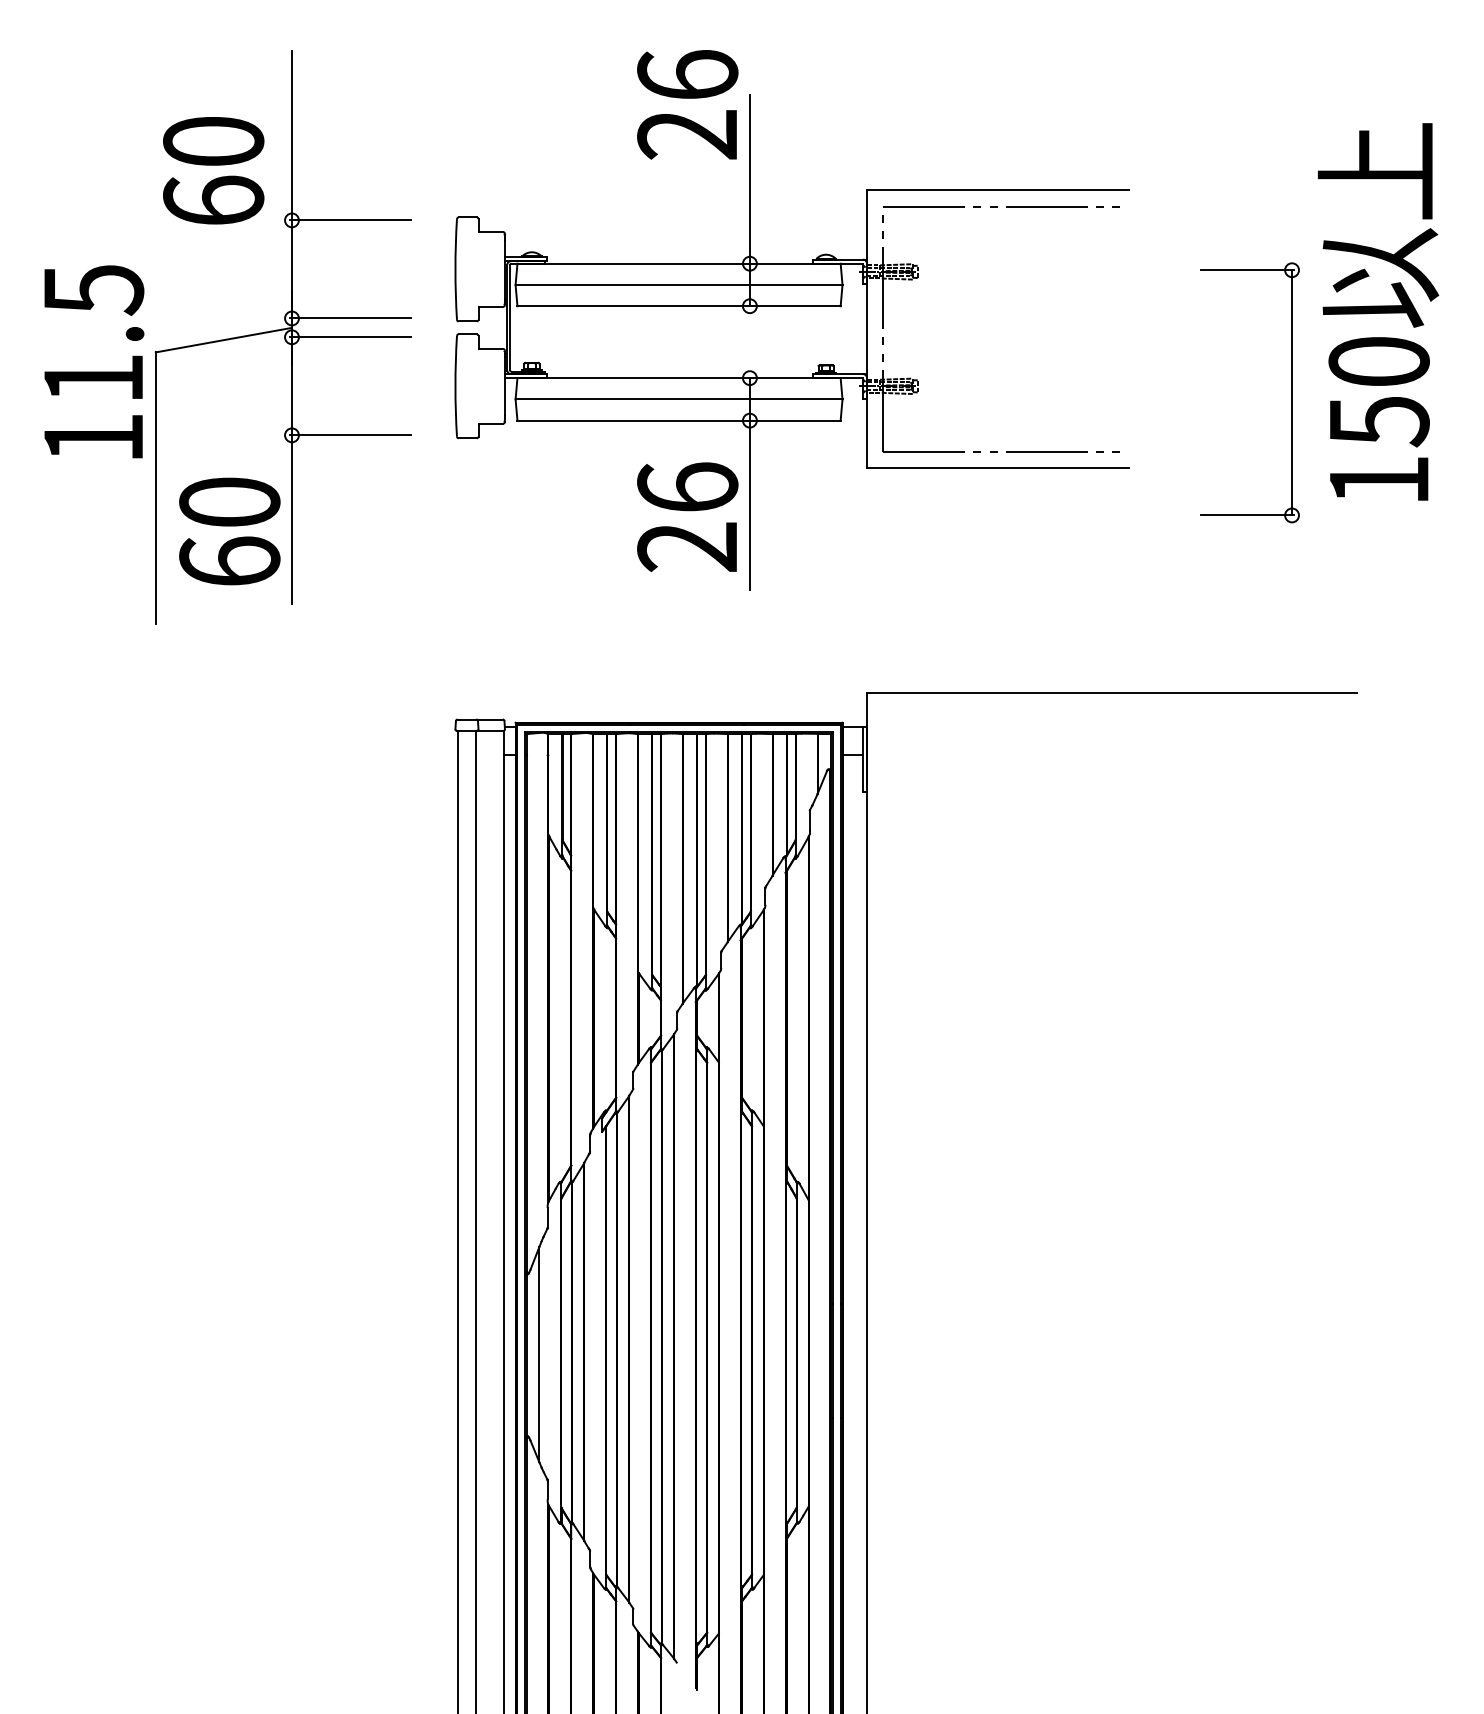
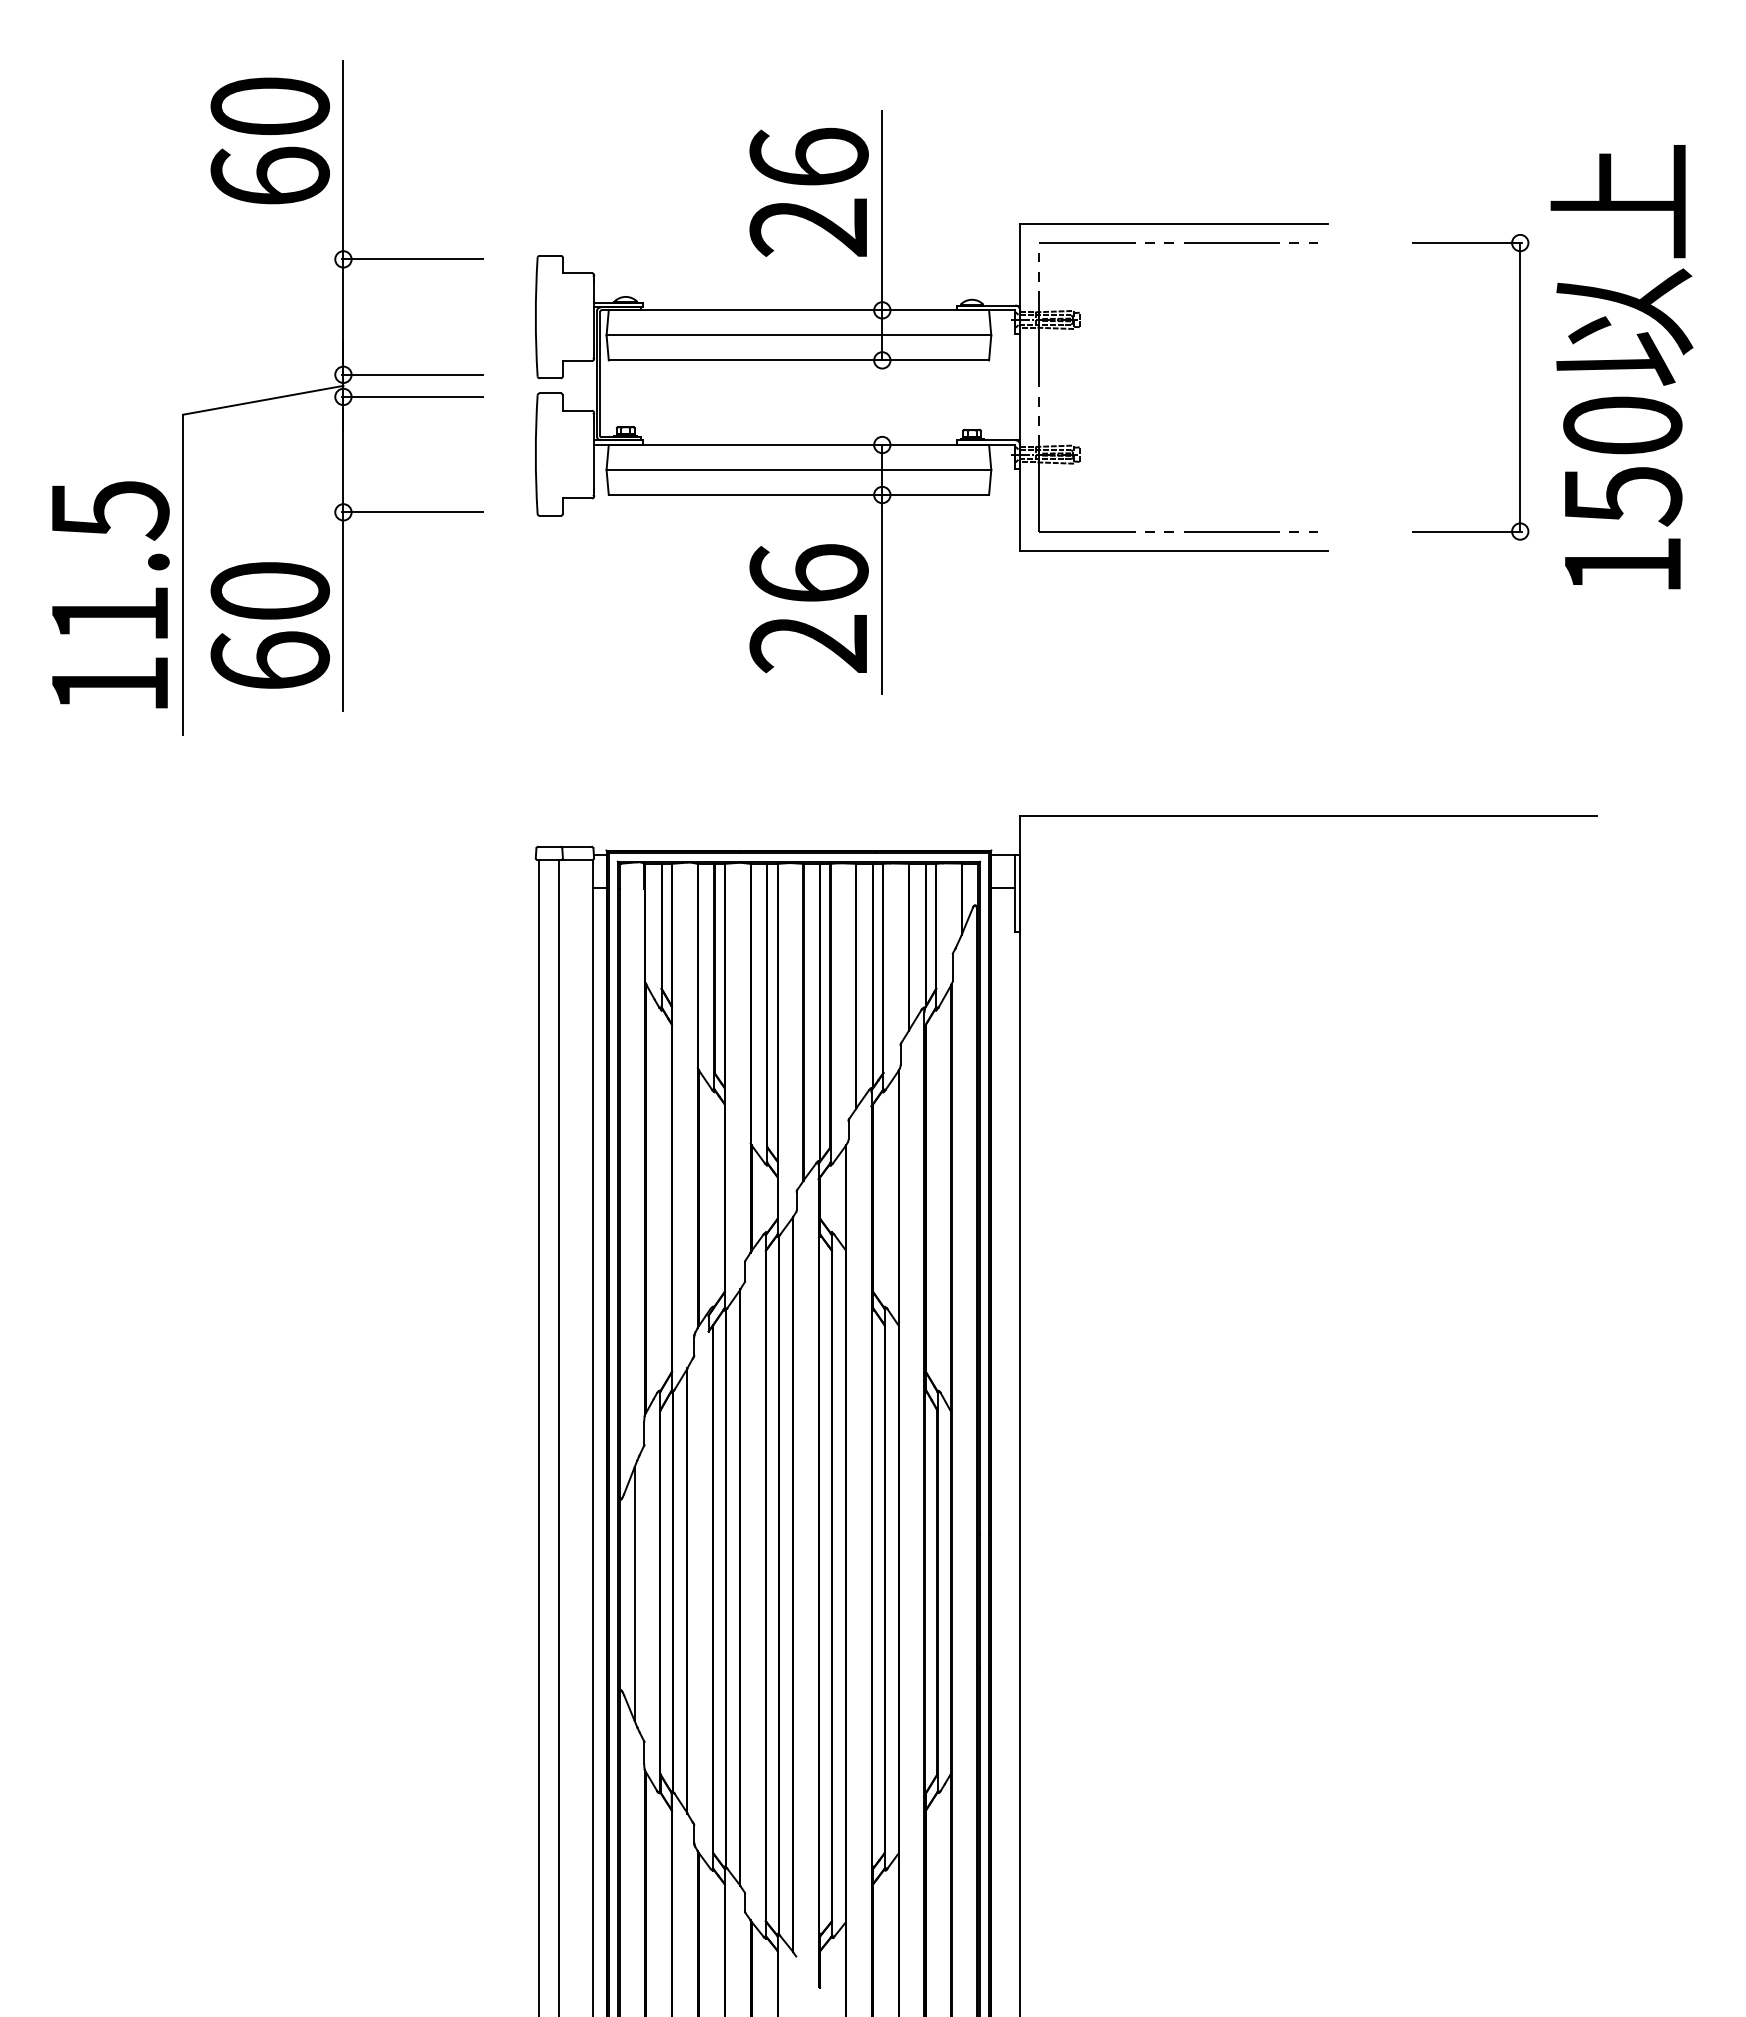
text: (687, 104) -> (808, 192), moved
text: (212, 170) -> (269, 140), moved
text: (94, 361) -> (110, 594), moved
part: (1291, 393) -> (1519, 387), moved

